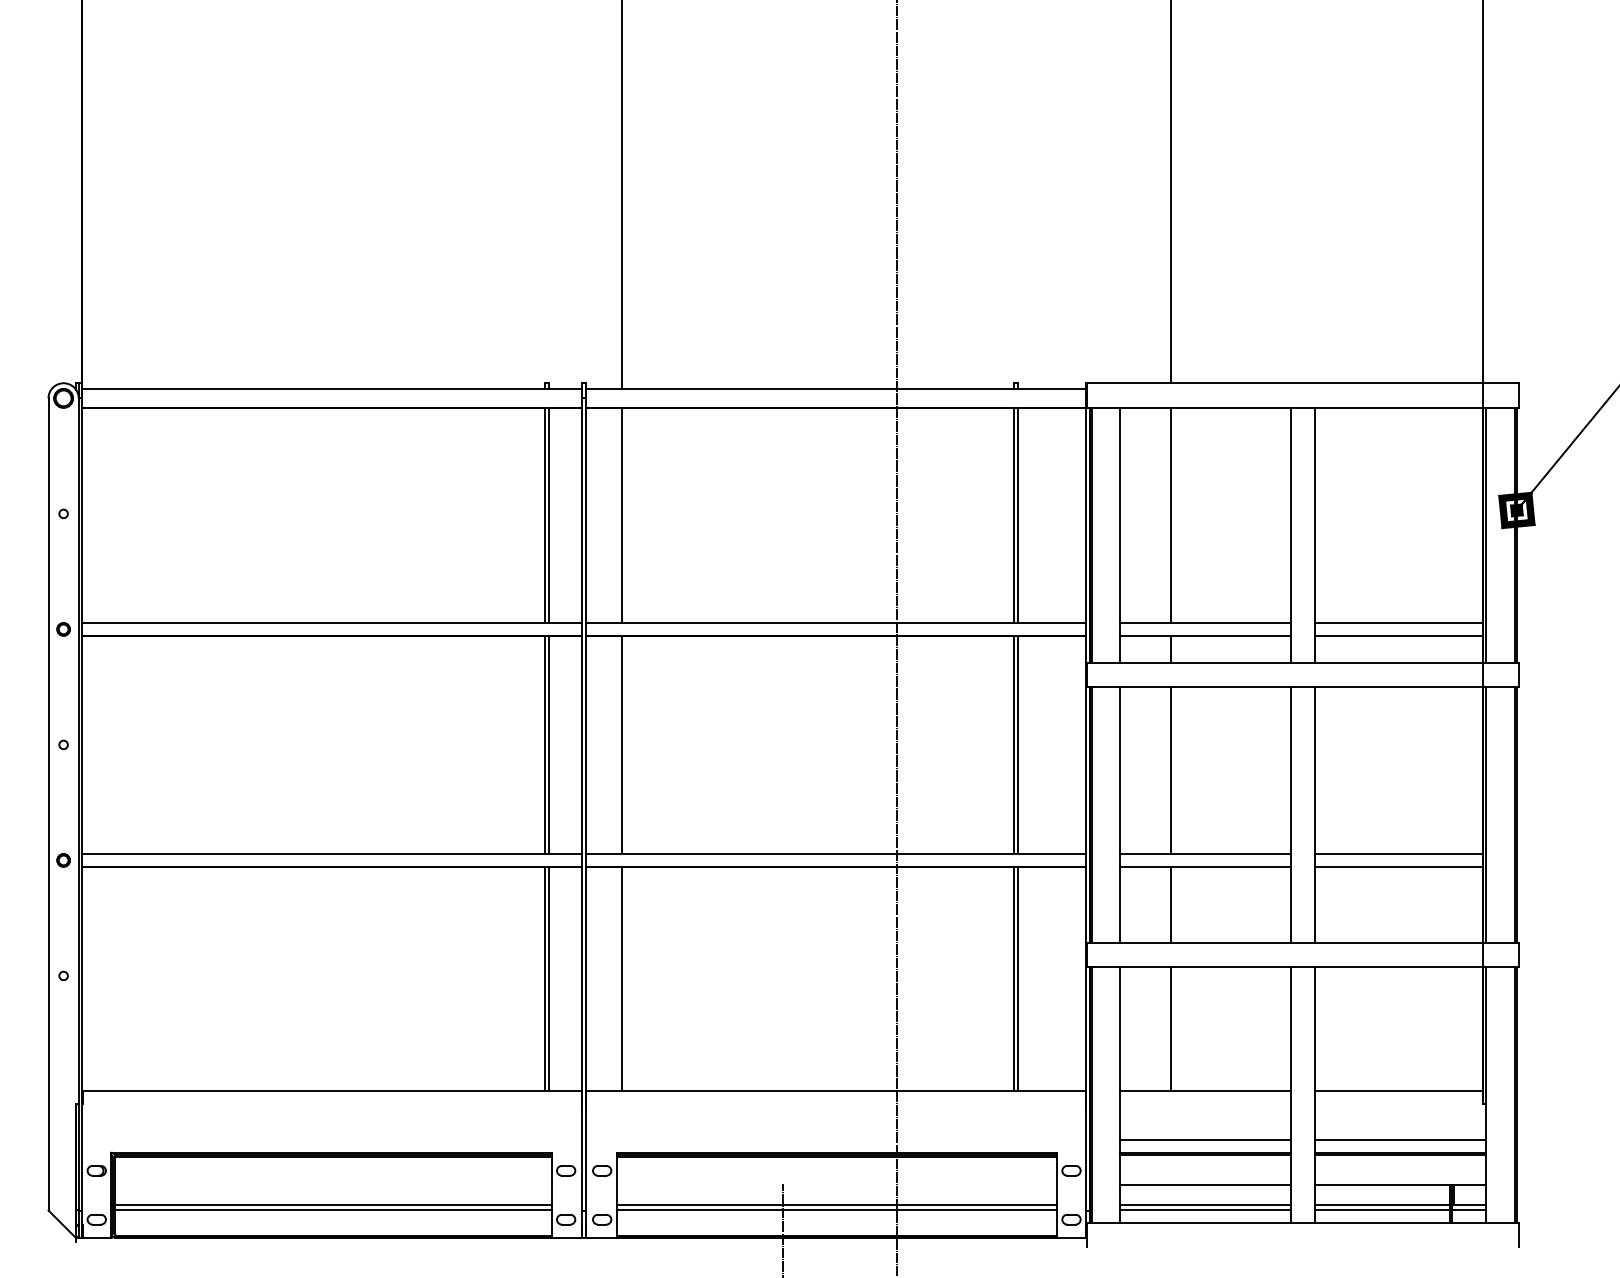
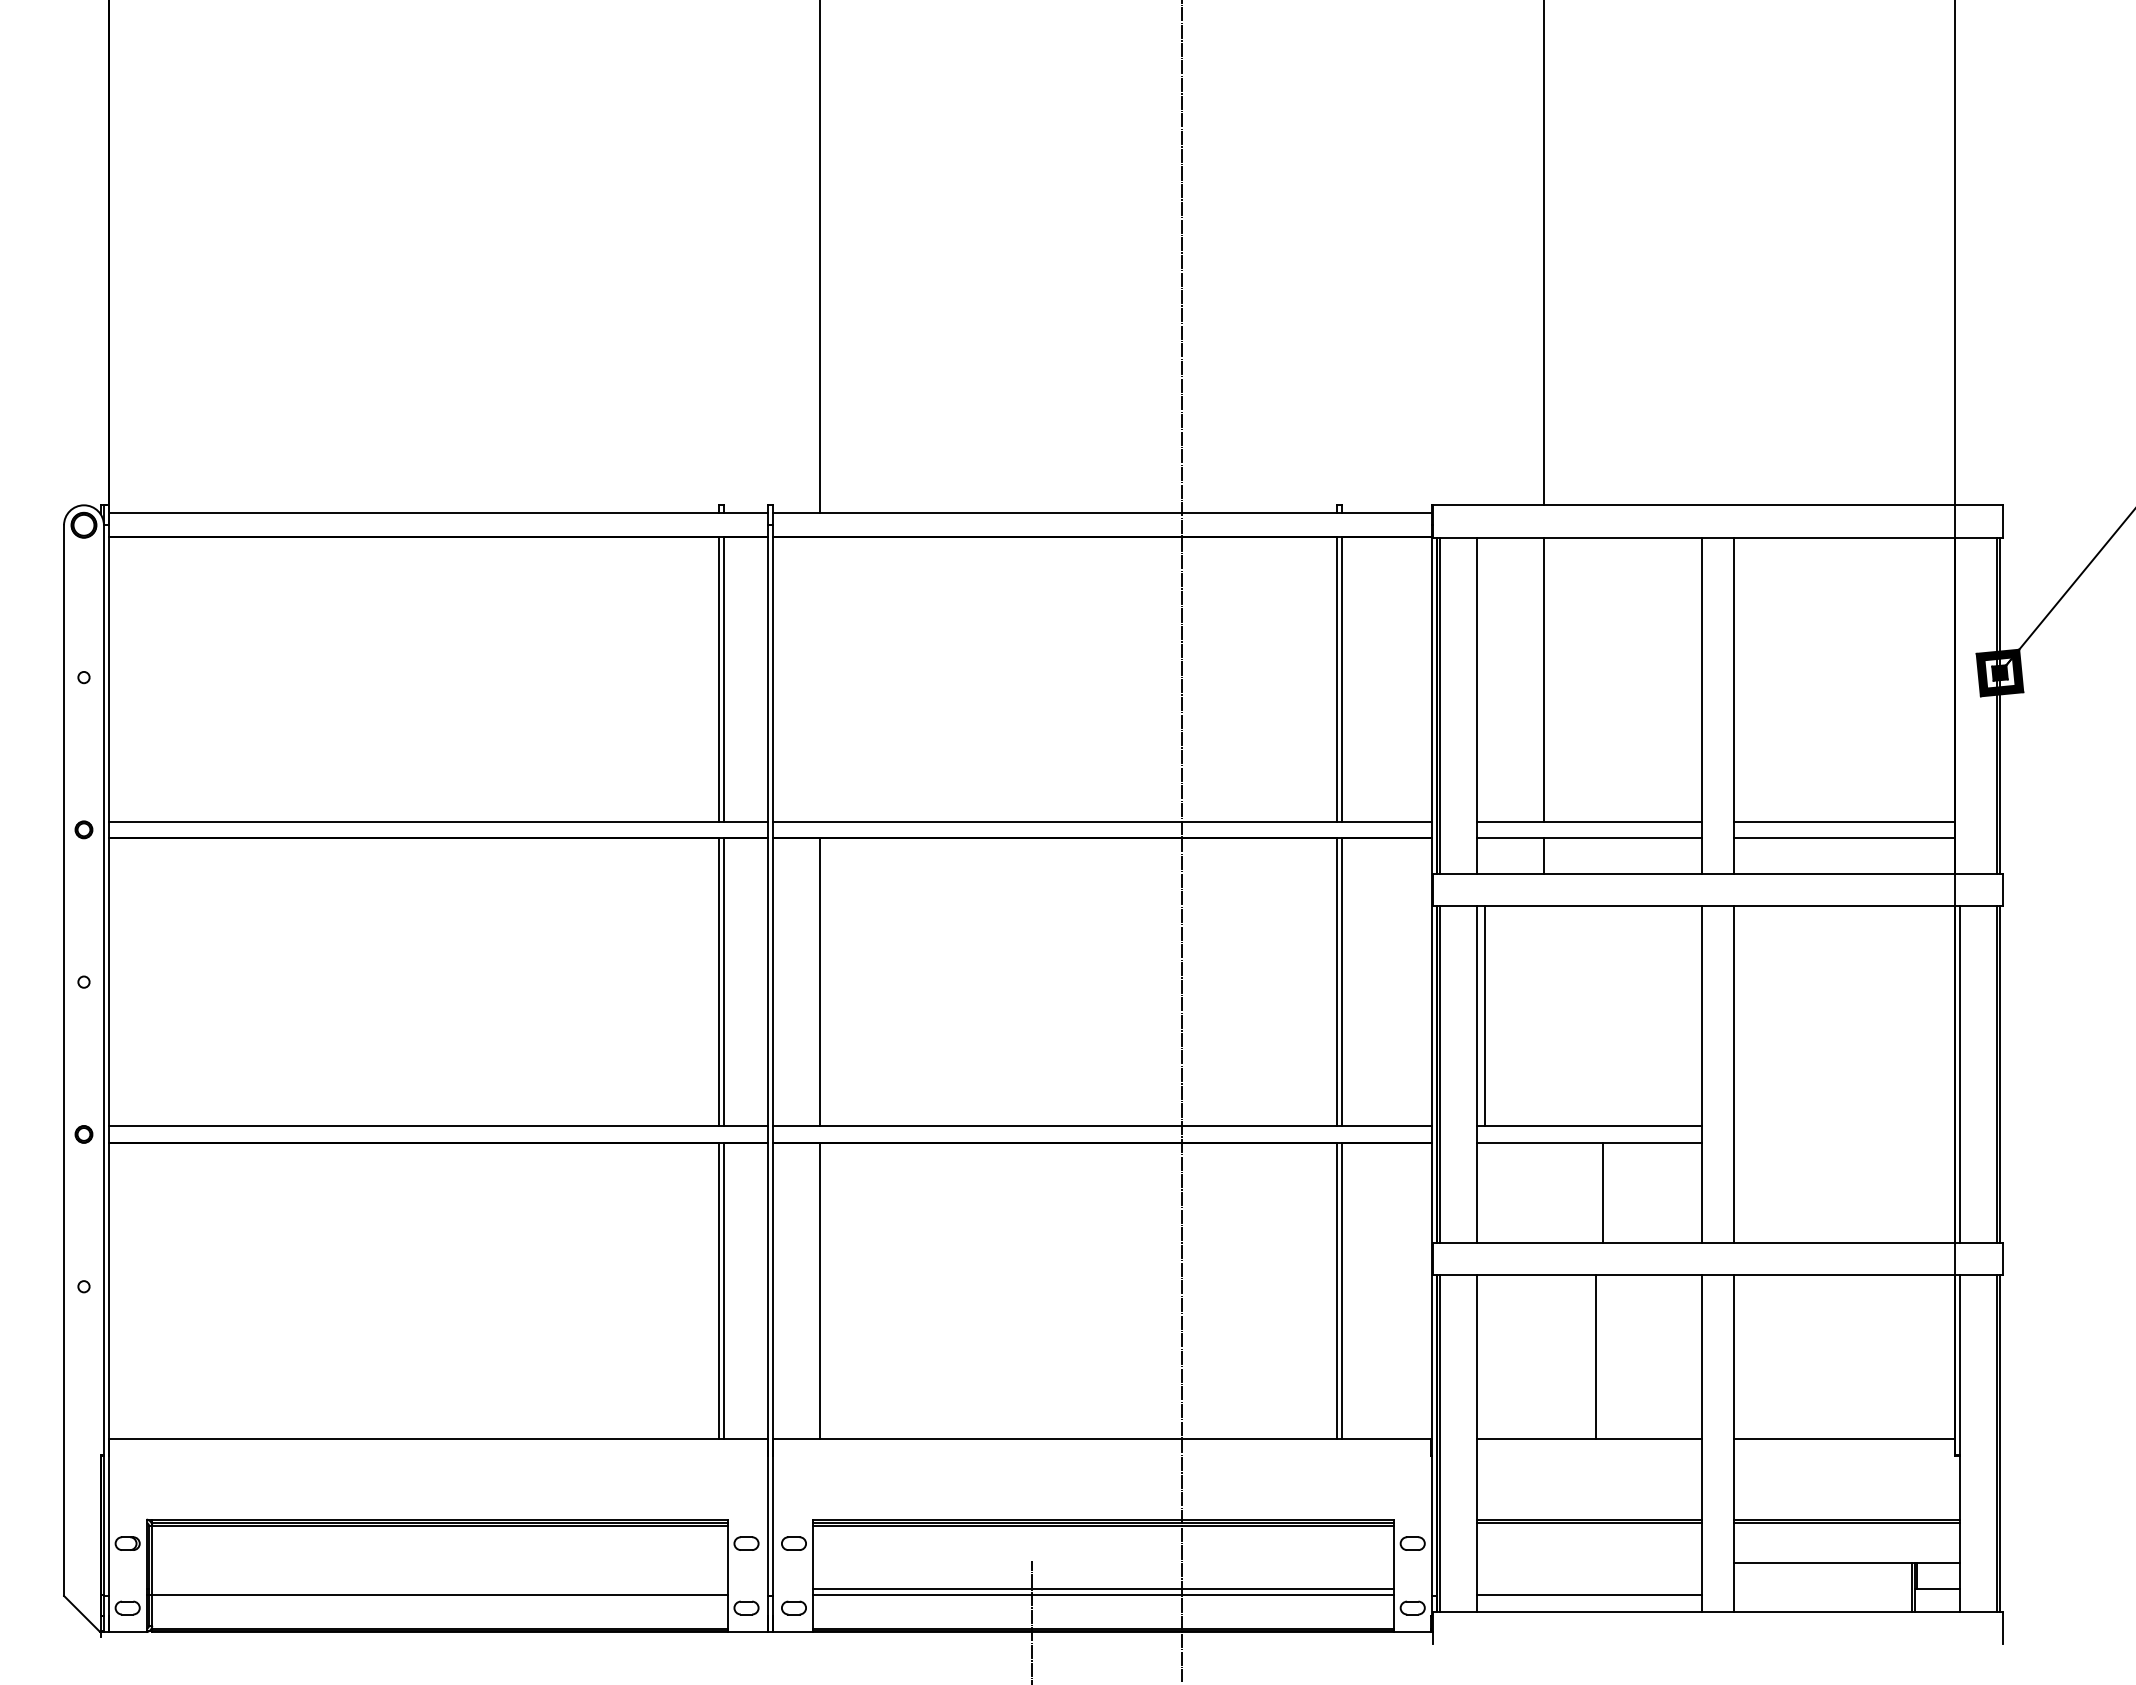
line: (621, 515) -> (819, 679), removed
line: (1486, 535) -> (1959, 705), removed
line: (1171, 770) -> (1485, 1016), moved
line: (1398, 854) -> (1844, 1126), removed
line: (1398, 866) -> (1844, 1142), removed
line: (1171, 904) -> (1603, 1192), moved
line: (1171, 1029) -> (1596, 1357), moved
line: (1205, 1140) -> (1589, 1503), removed
line: (1400, 1140) -> (1846, 1503), removed
line: (1205, 1185) -> (1589, 1562), removed
line: (333, 1204) -> (439, 1588), removed
line: (1205, 1204) -> (1589, 1588), removed
line: (1382, 1204) -> (1822, 1588), removed
line: (1400, 1210) -> (1846, 1595), removed

